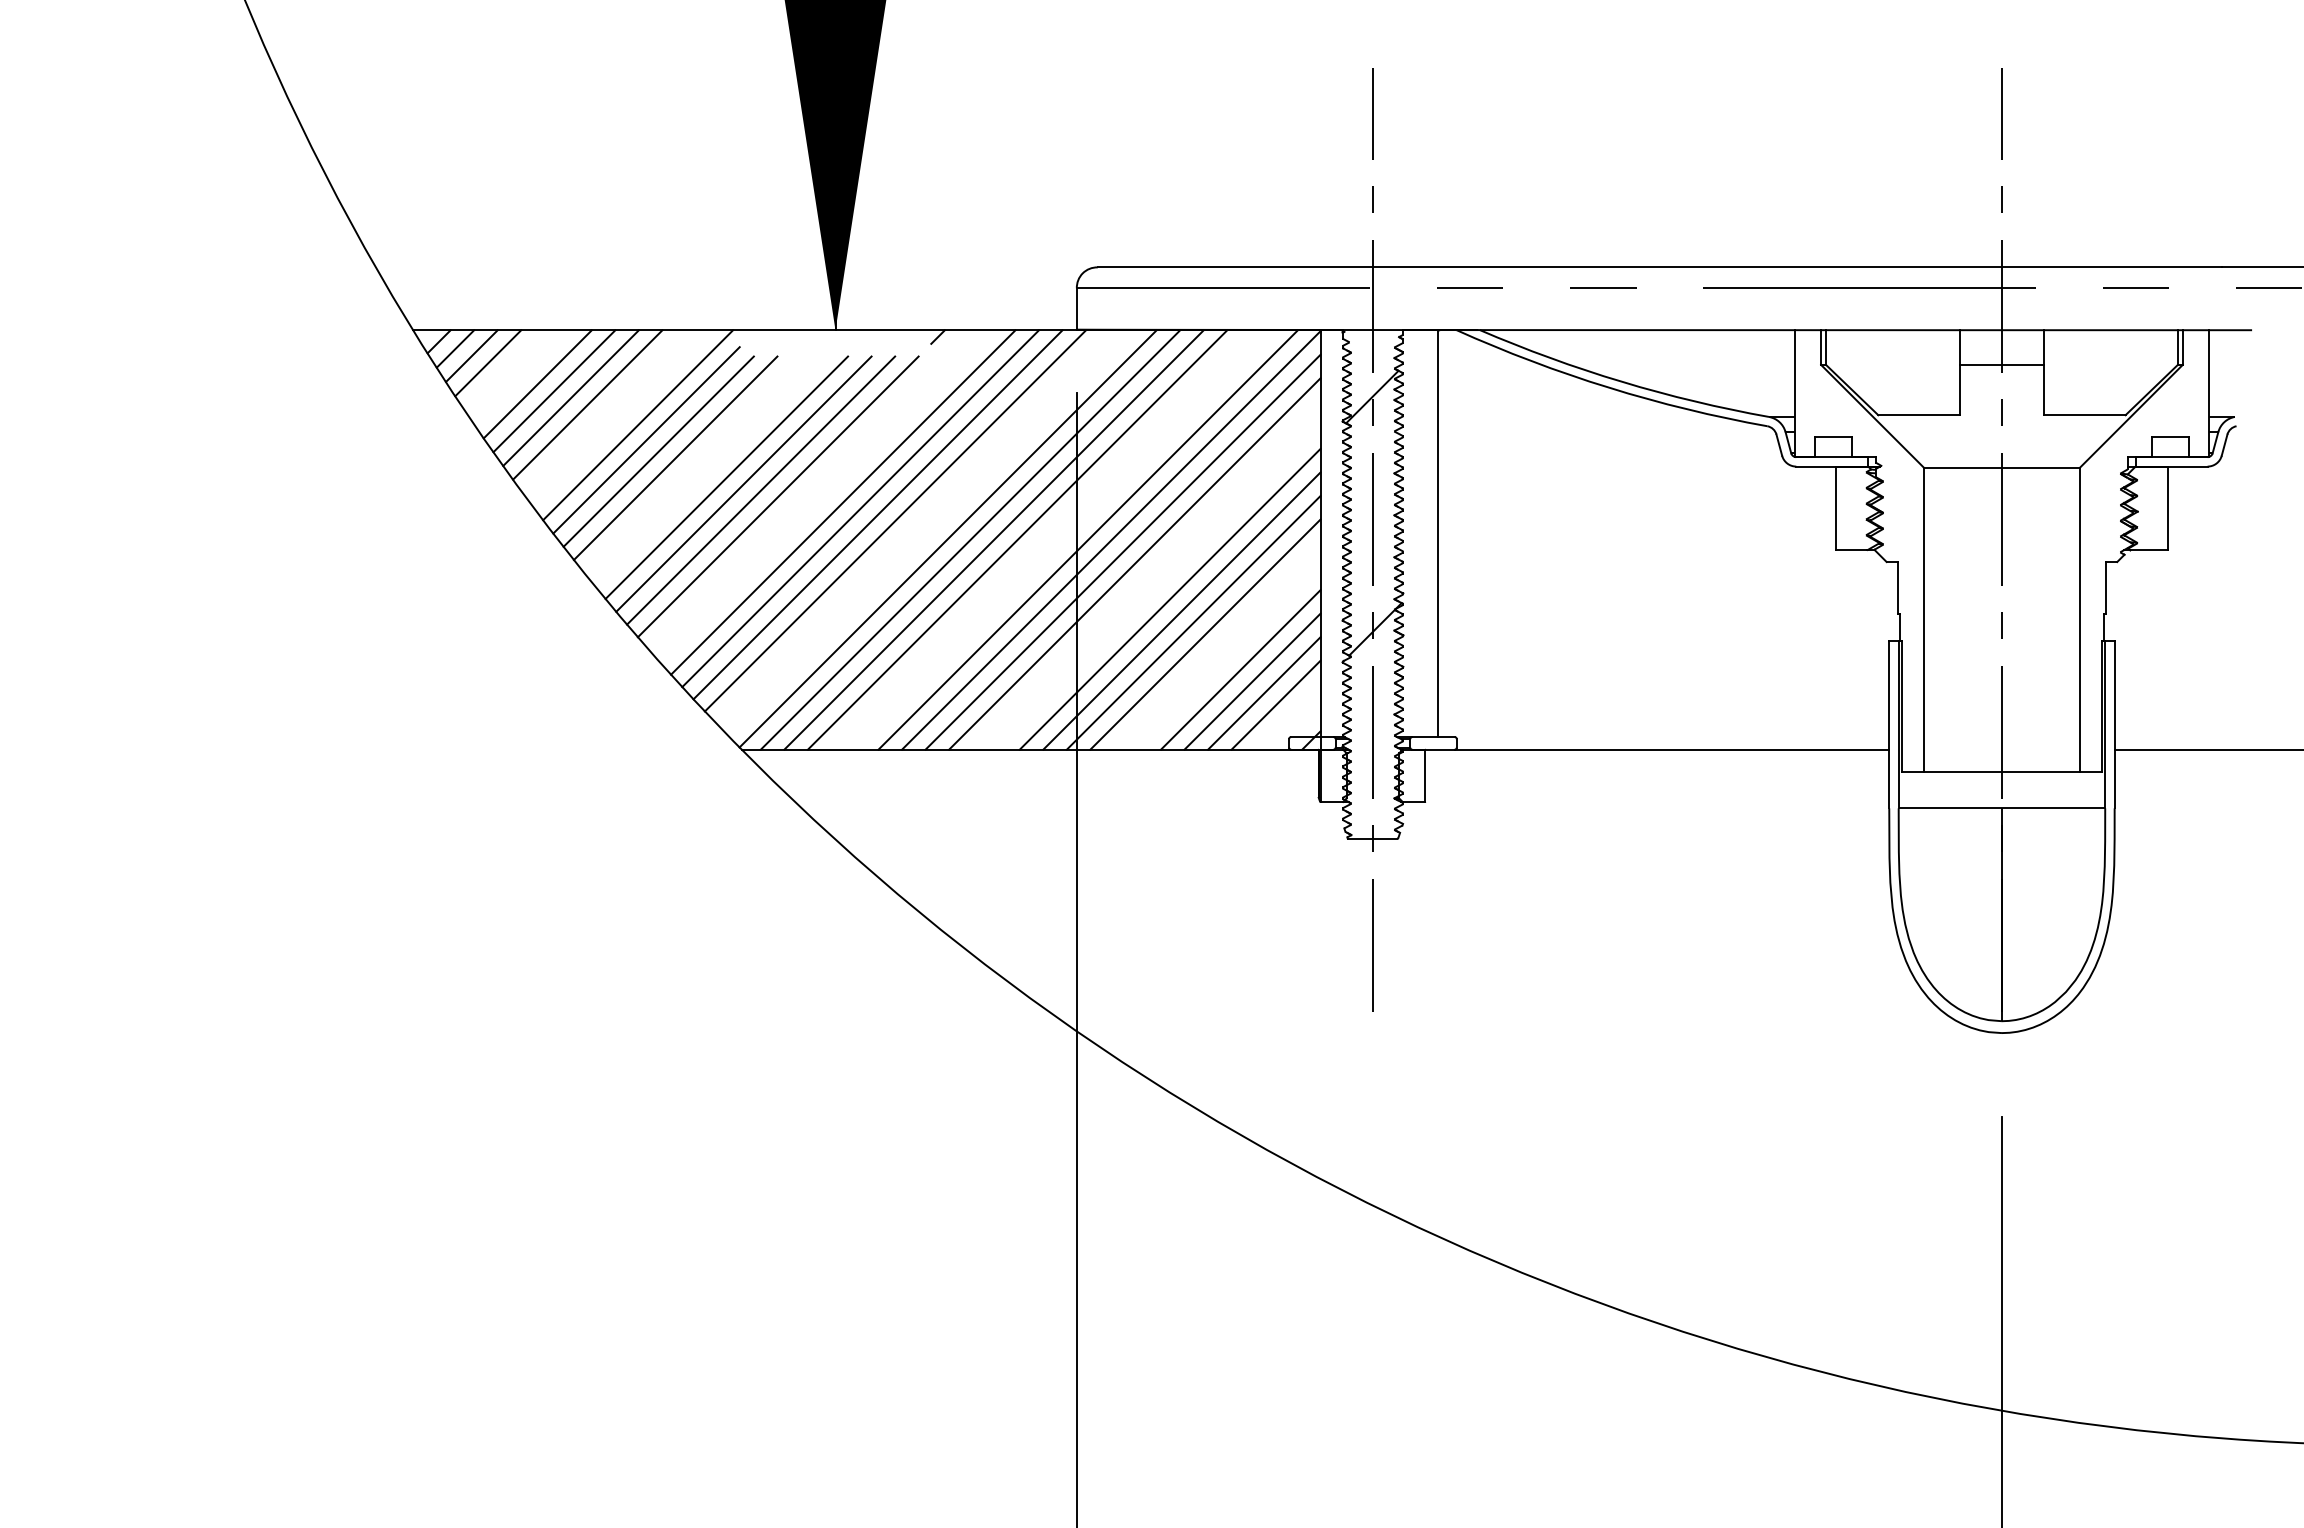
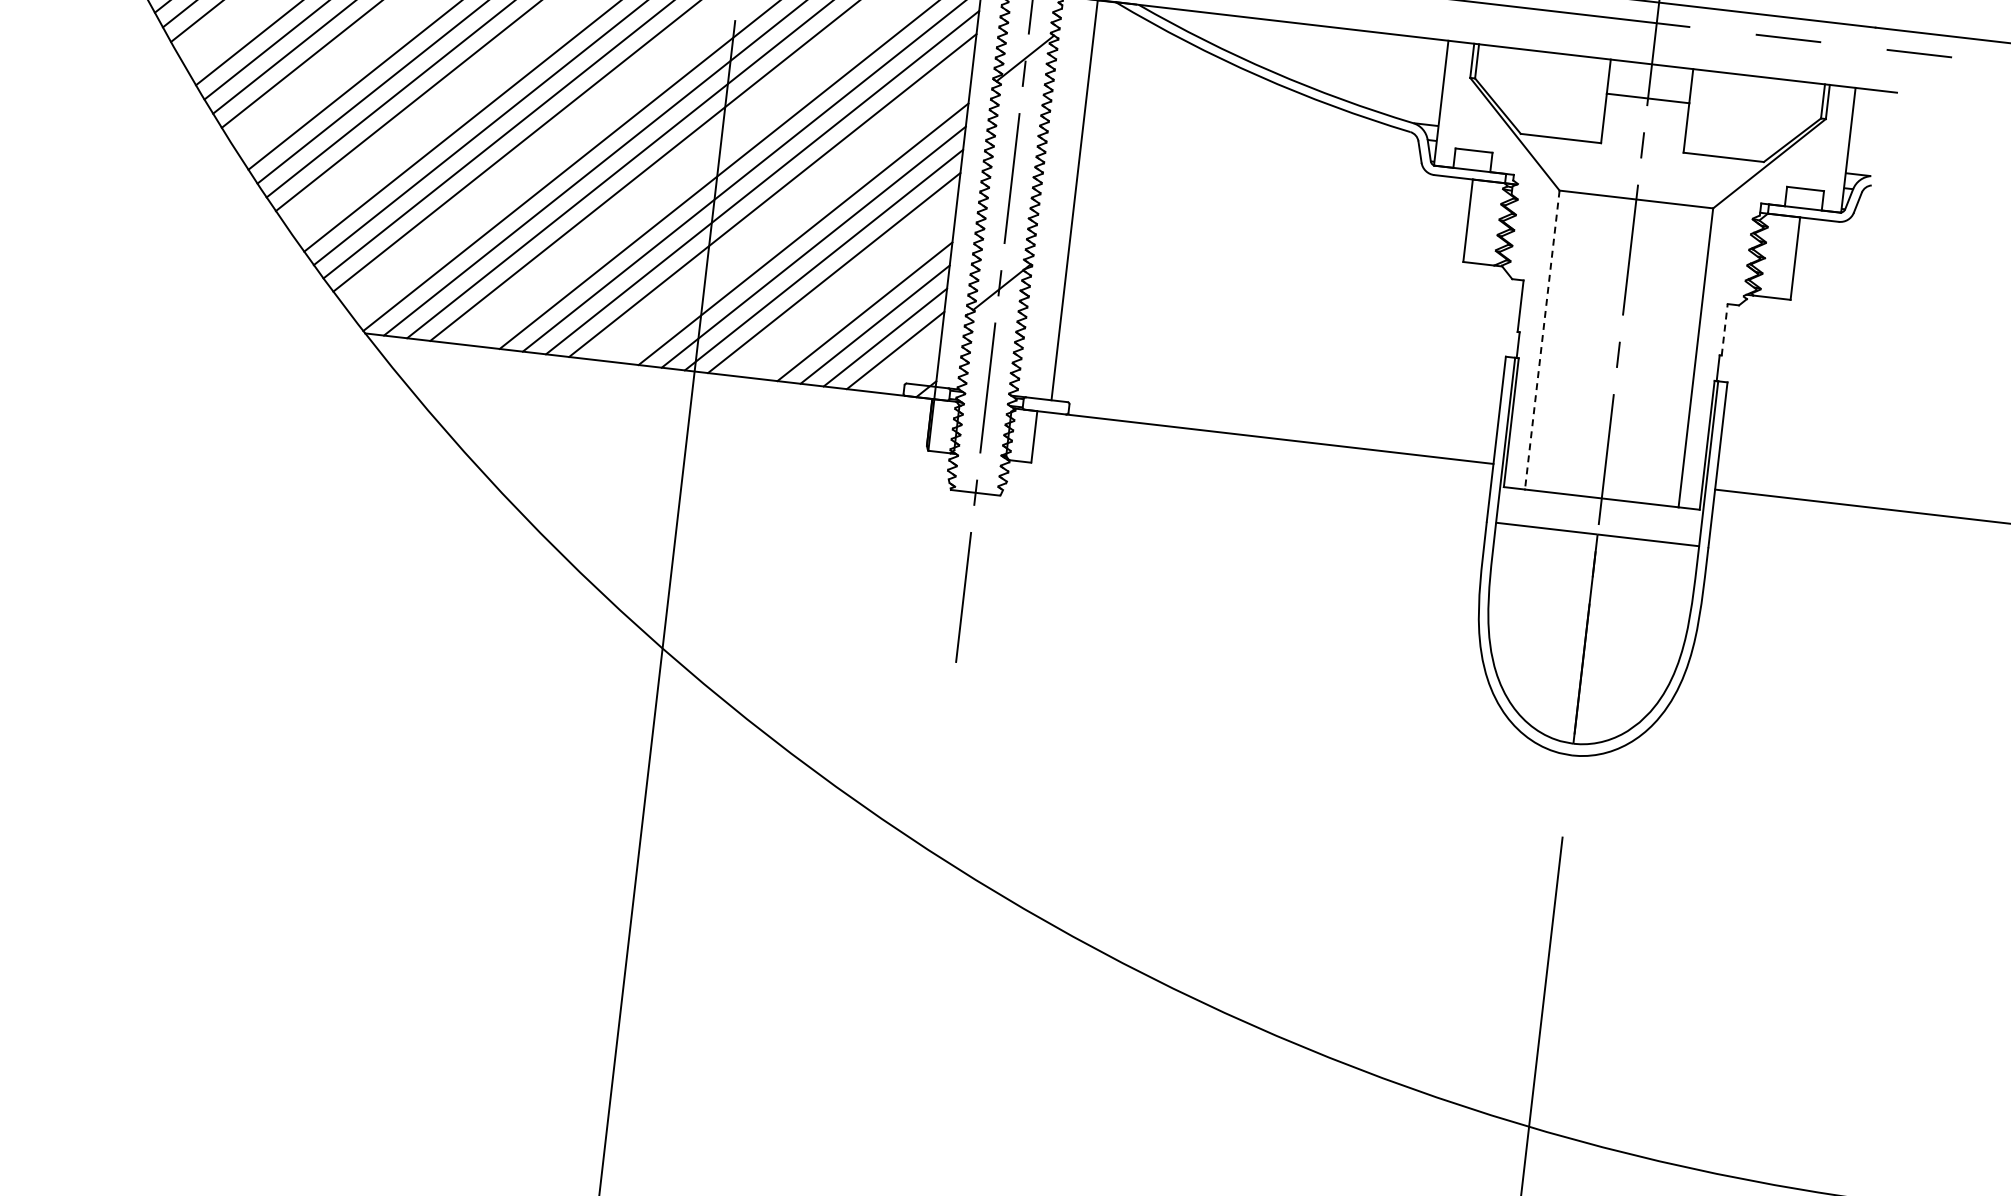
line: (2105, 587) -> (1724, 329), solid -> dashed
line: (1923, 620) -> (1541, 340), solid -> dashed

